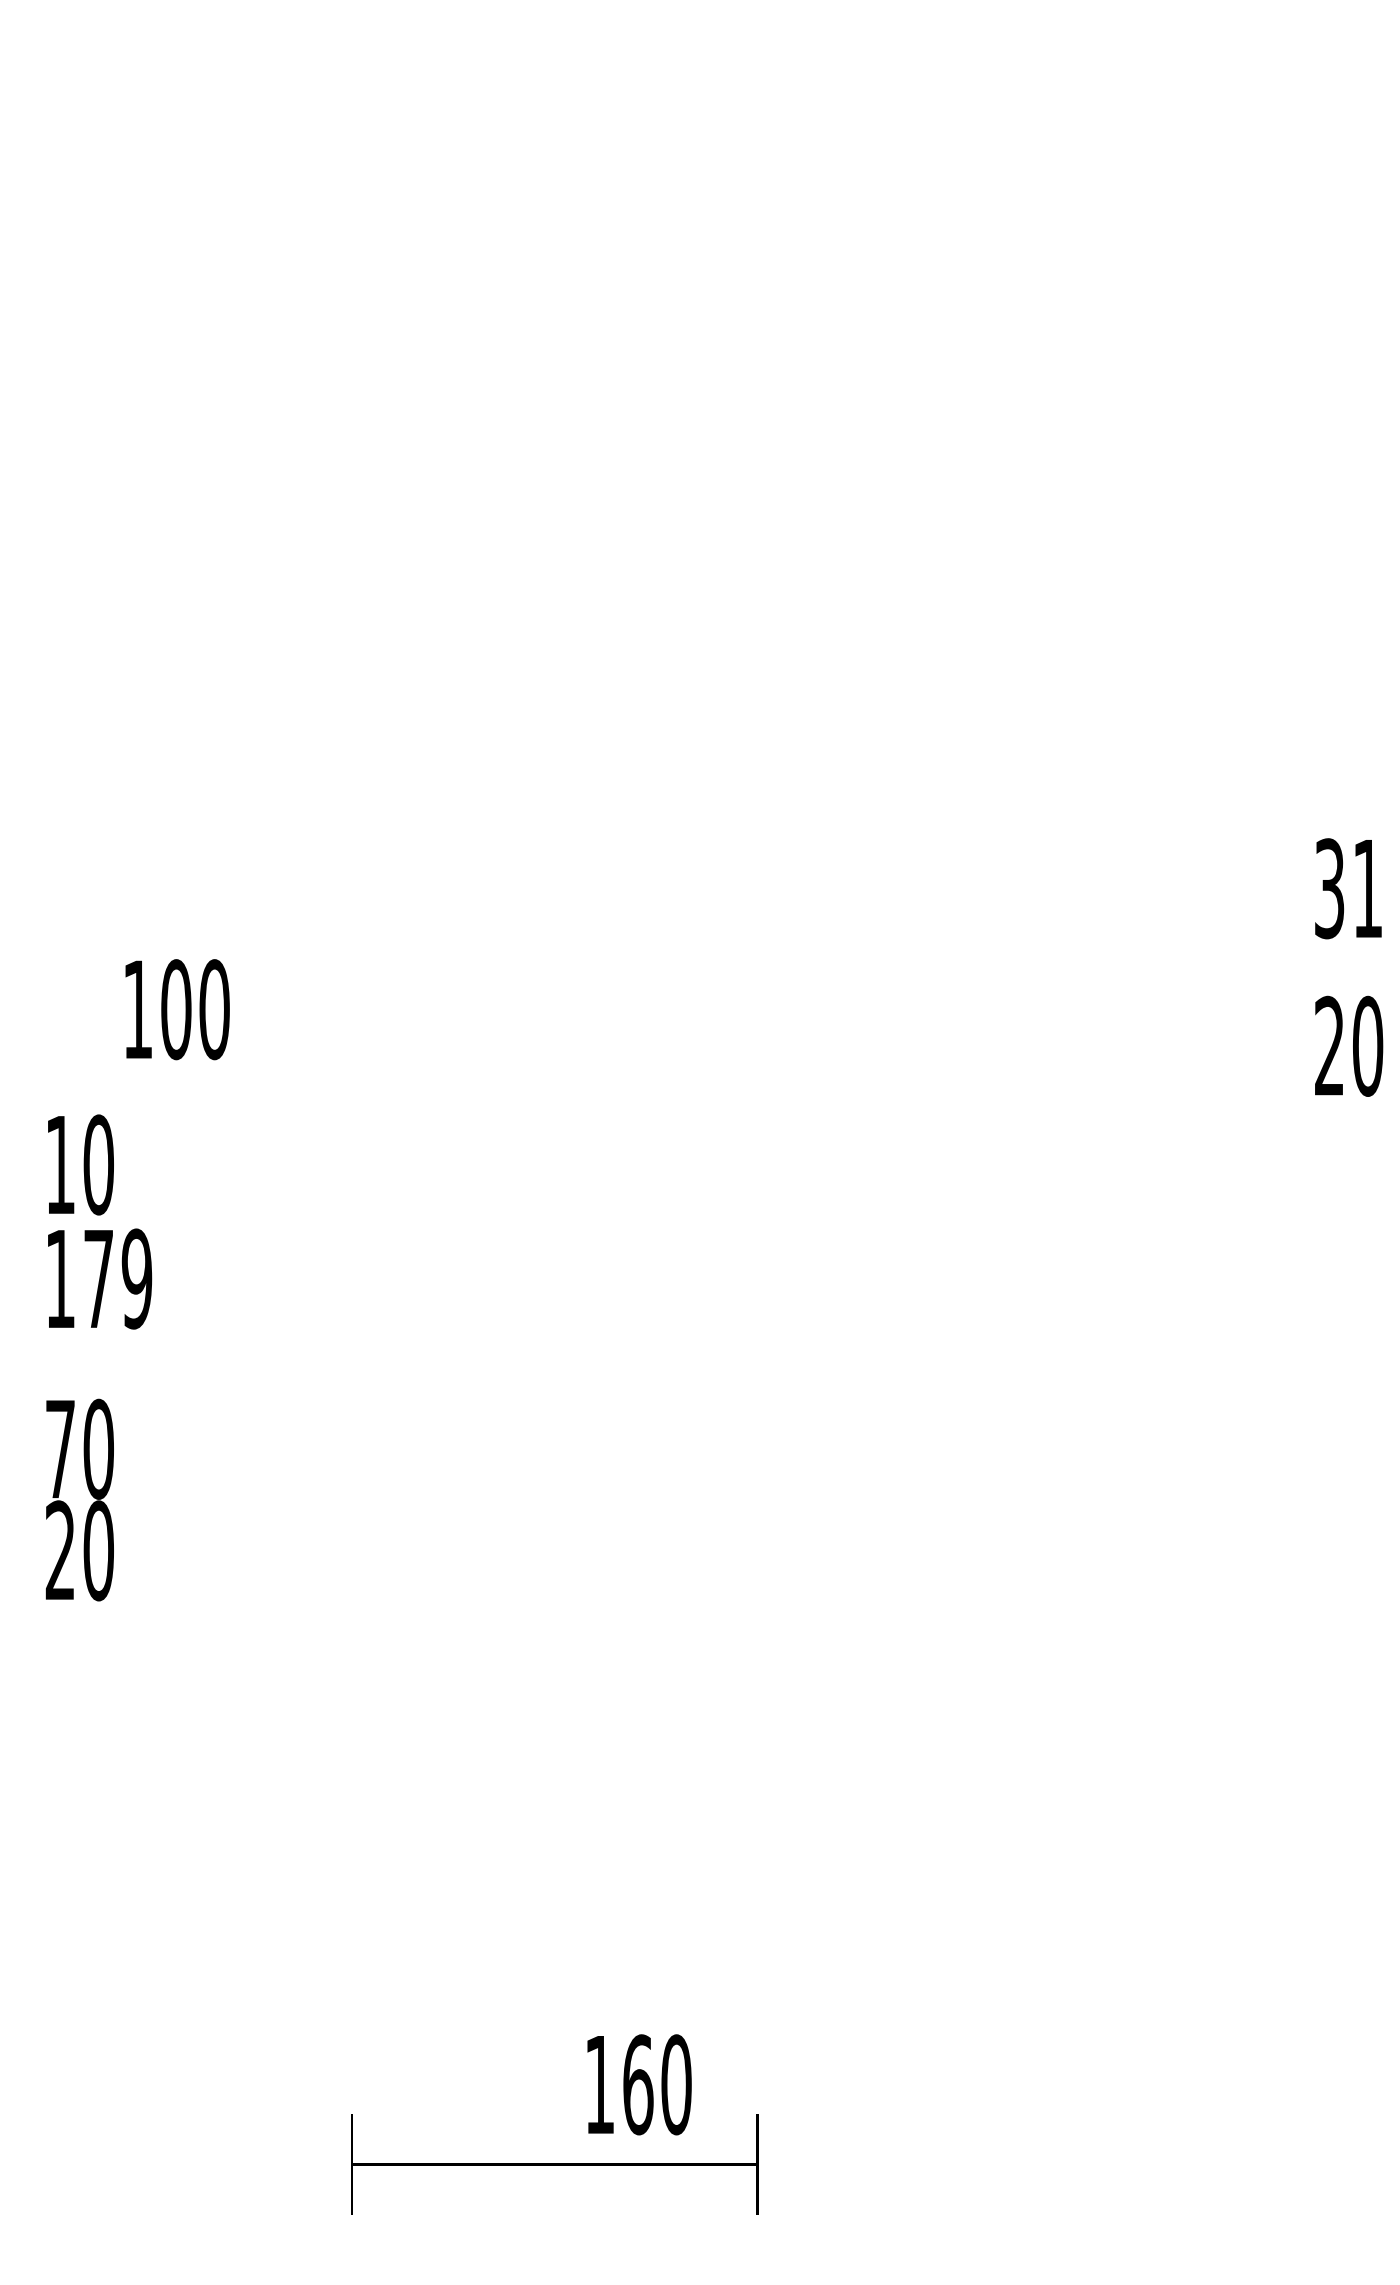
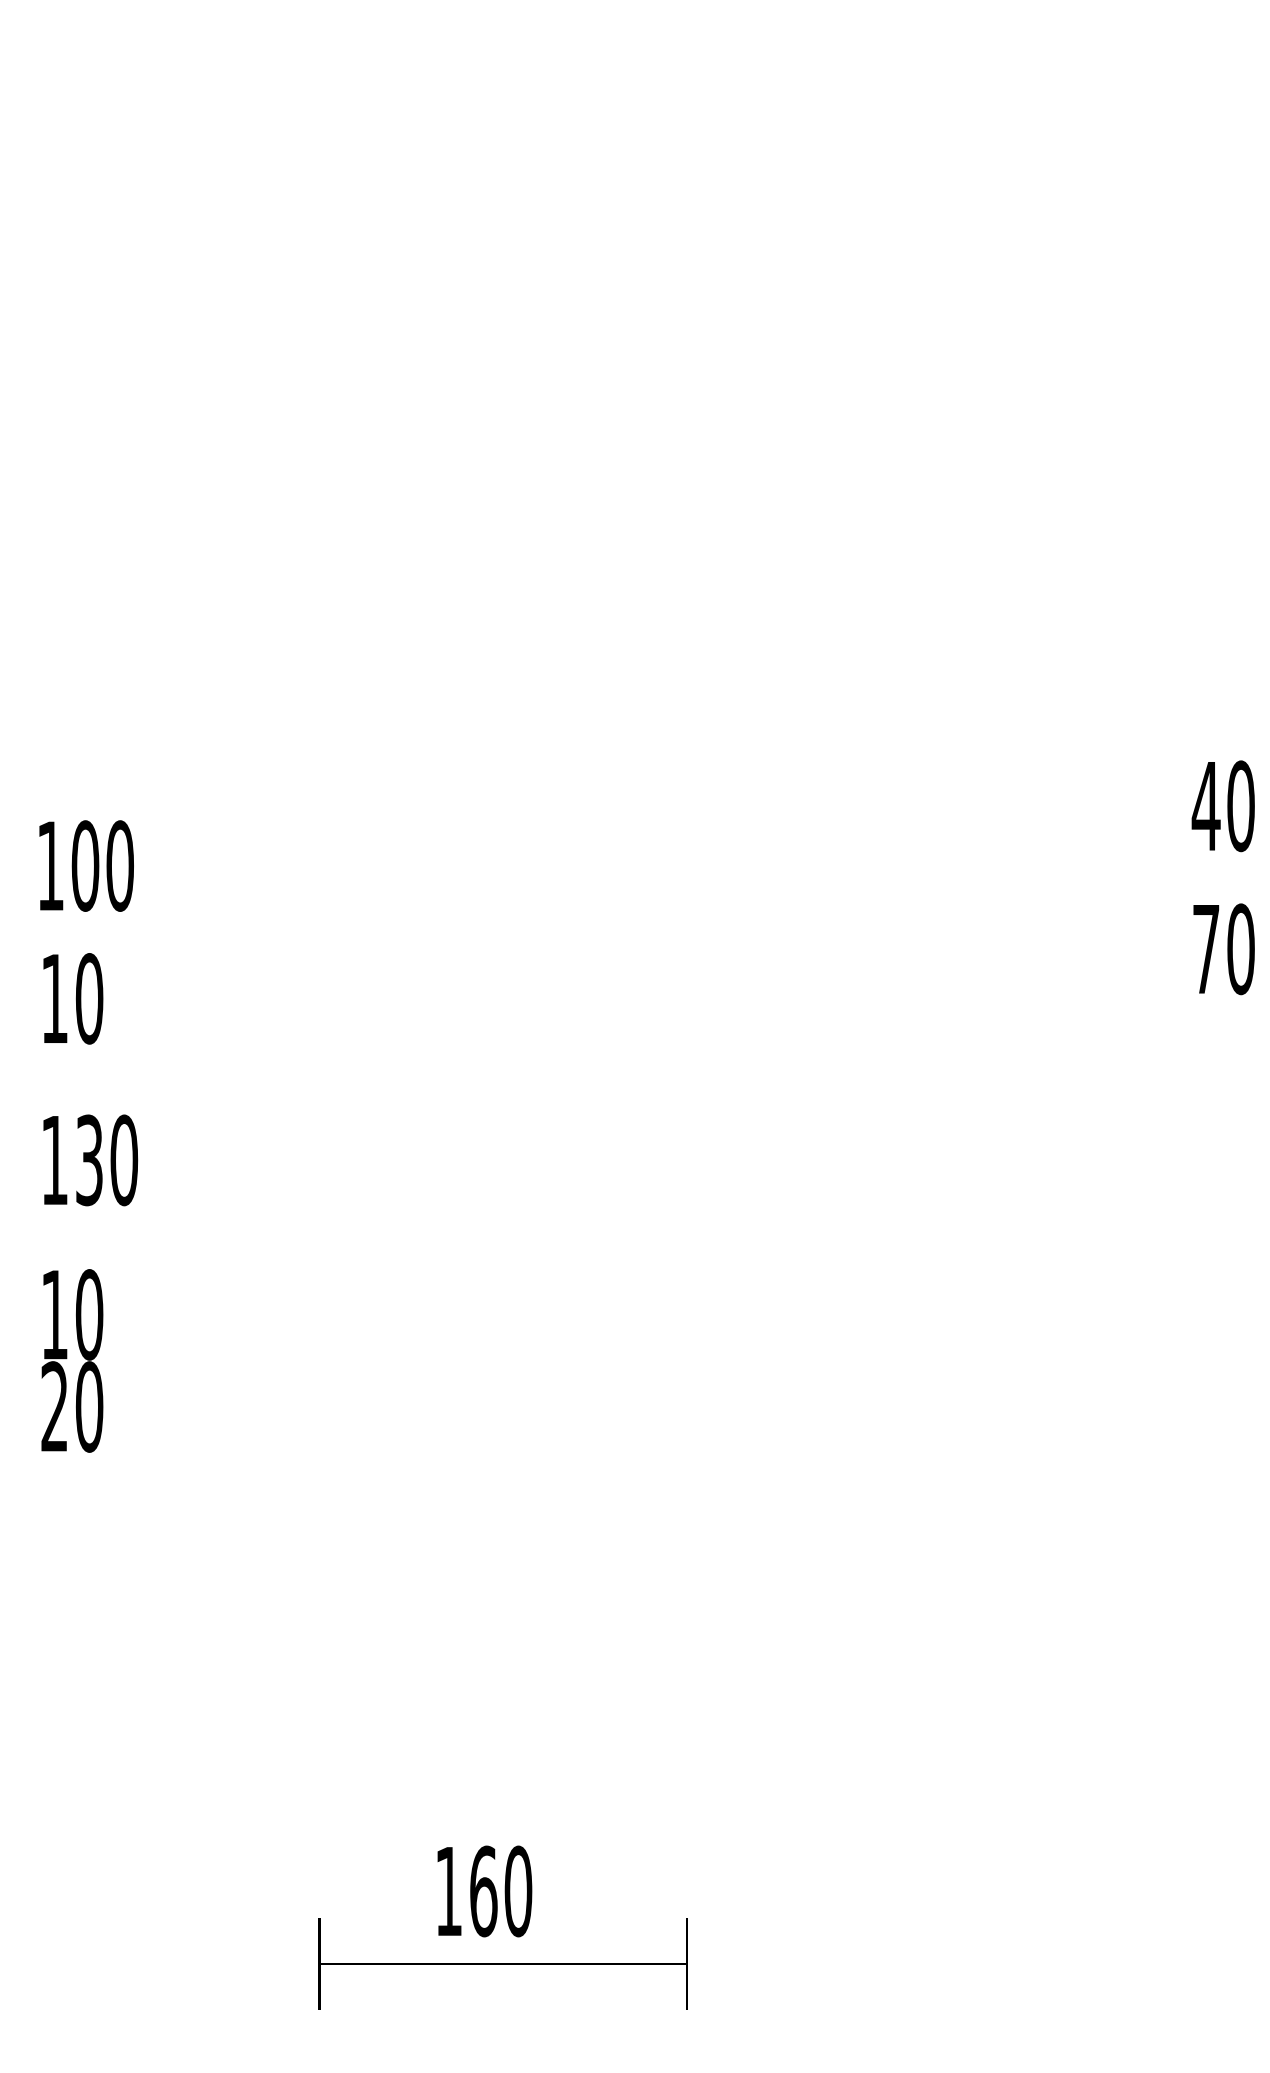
text: (1348, 888) -> (1223, 806), 31 -> 40
text: (177, 1009) -> (86, 865), moved
text: (1329, 1045) -> (1206, 948), 20 -> 70
text: (80, 1164) -> (72, 998), moved
text: (118, 1278) -> (107, 1159), 179 -> 130
text: (60, 1448) -> (54, 1314), 70 -> 10
text: (639, 2084) -> (484, 1891), moved

